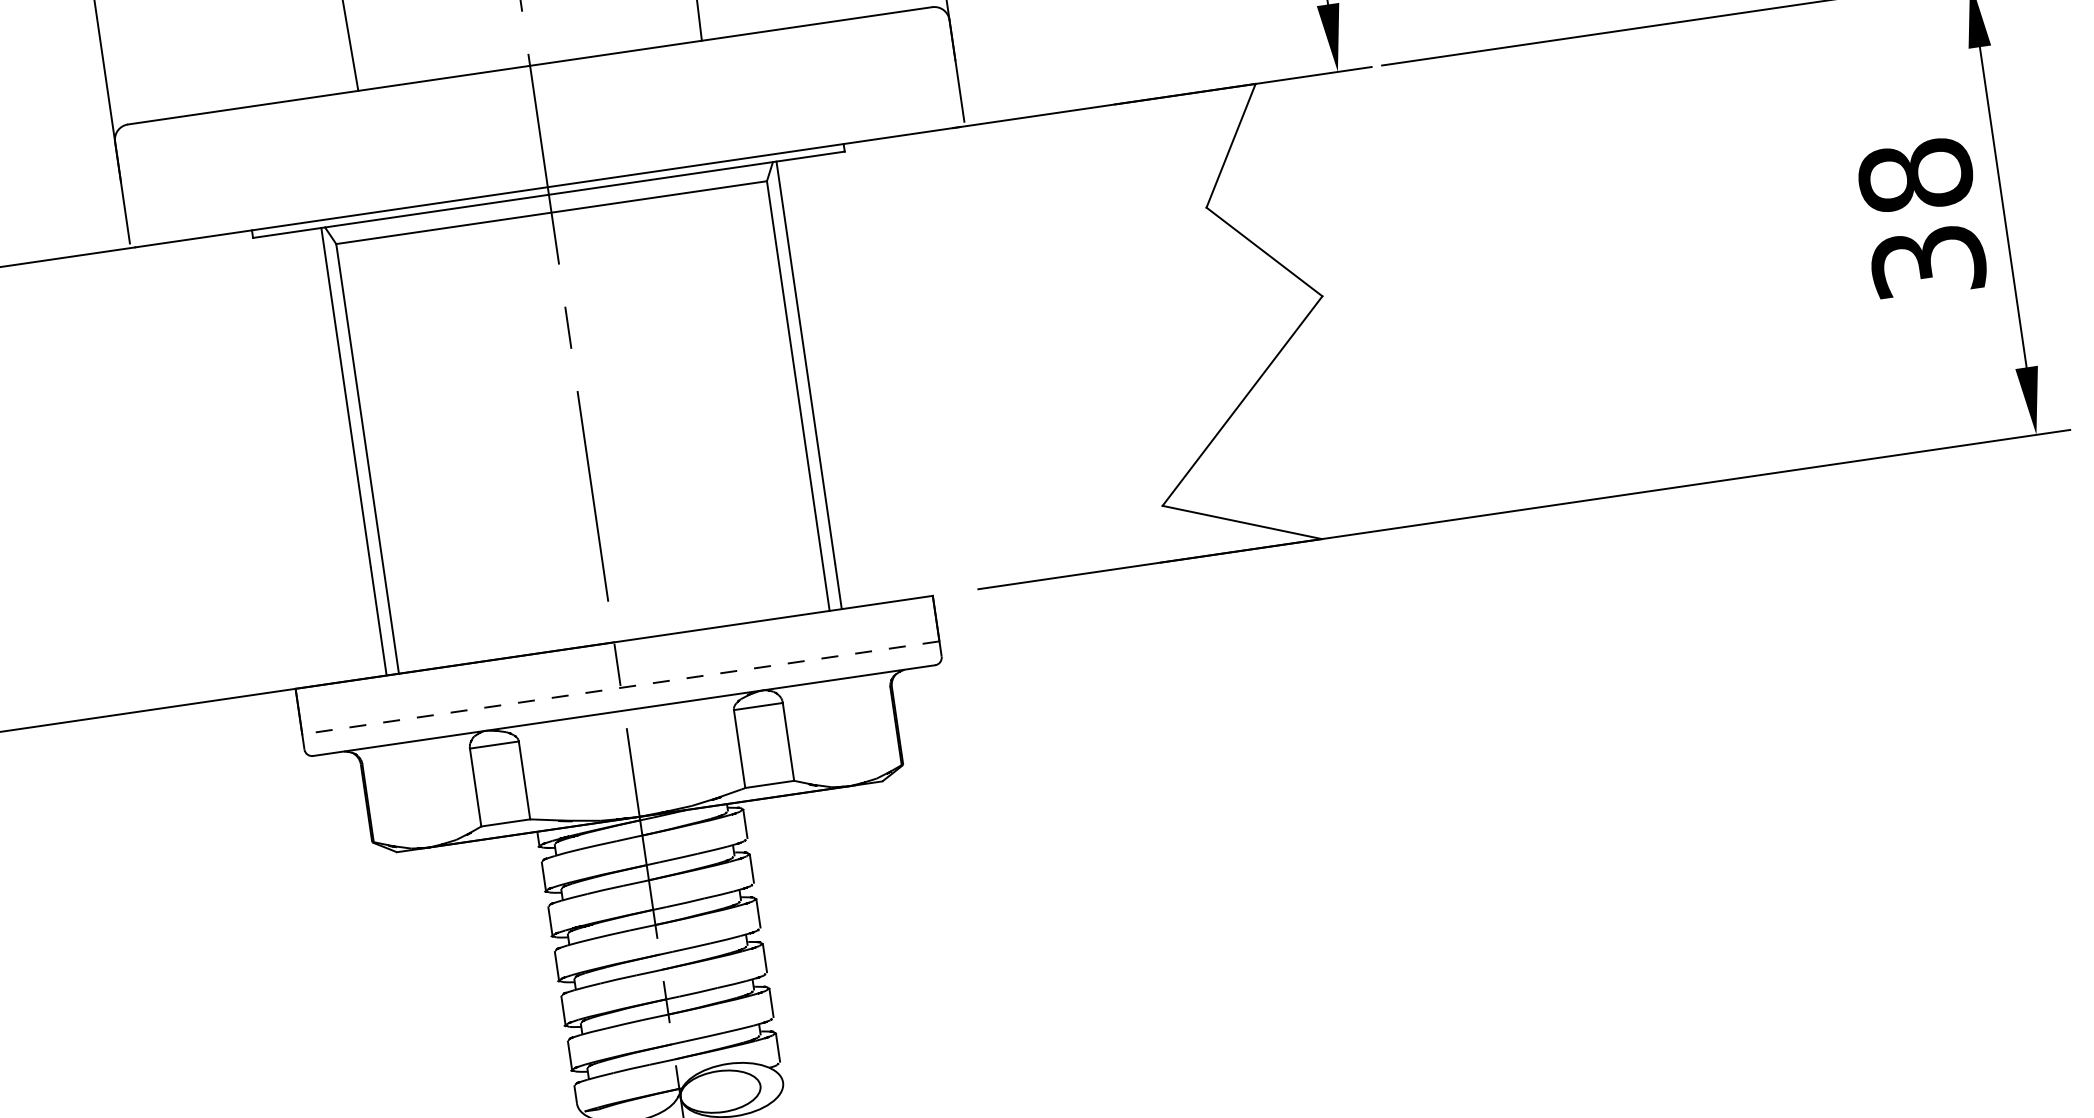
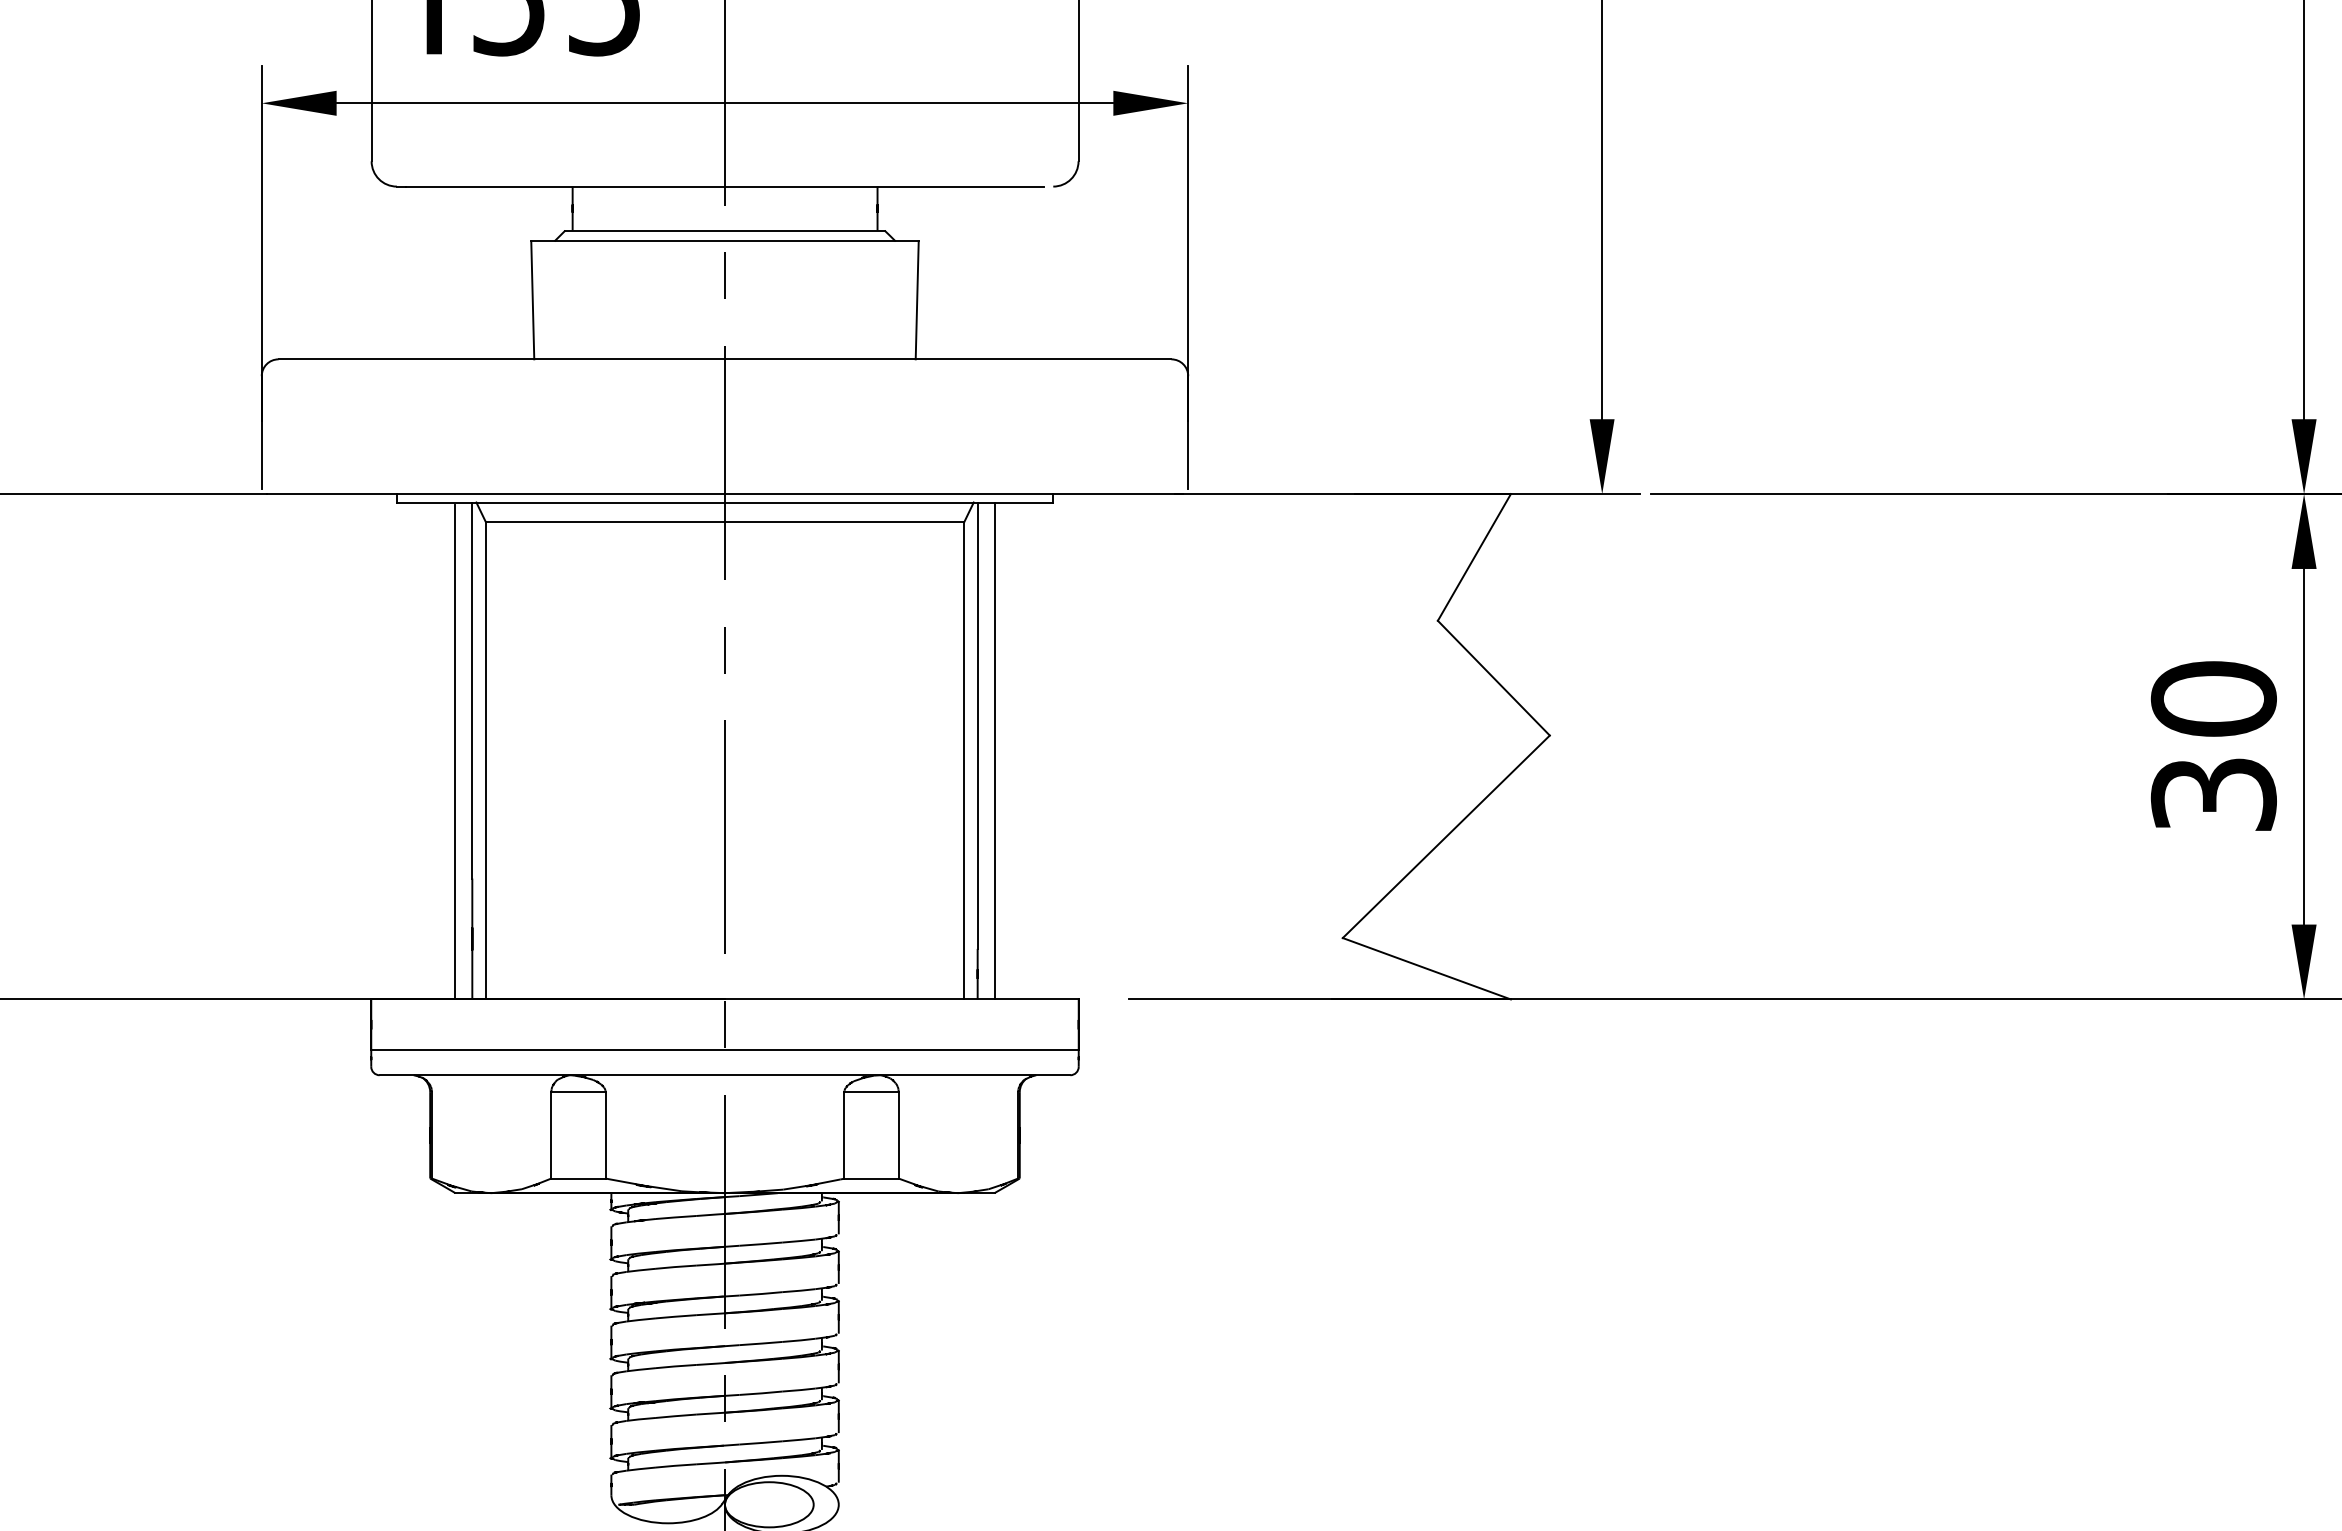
text: (1915, 175) -> (2213, 698), 38 -> 30
line: (824, 382) -> (994, 750), added
line: (339, 455) -> (455, 752), added
line: (620, 687) -> (724, 1049), dashed -> solid

